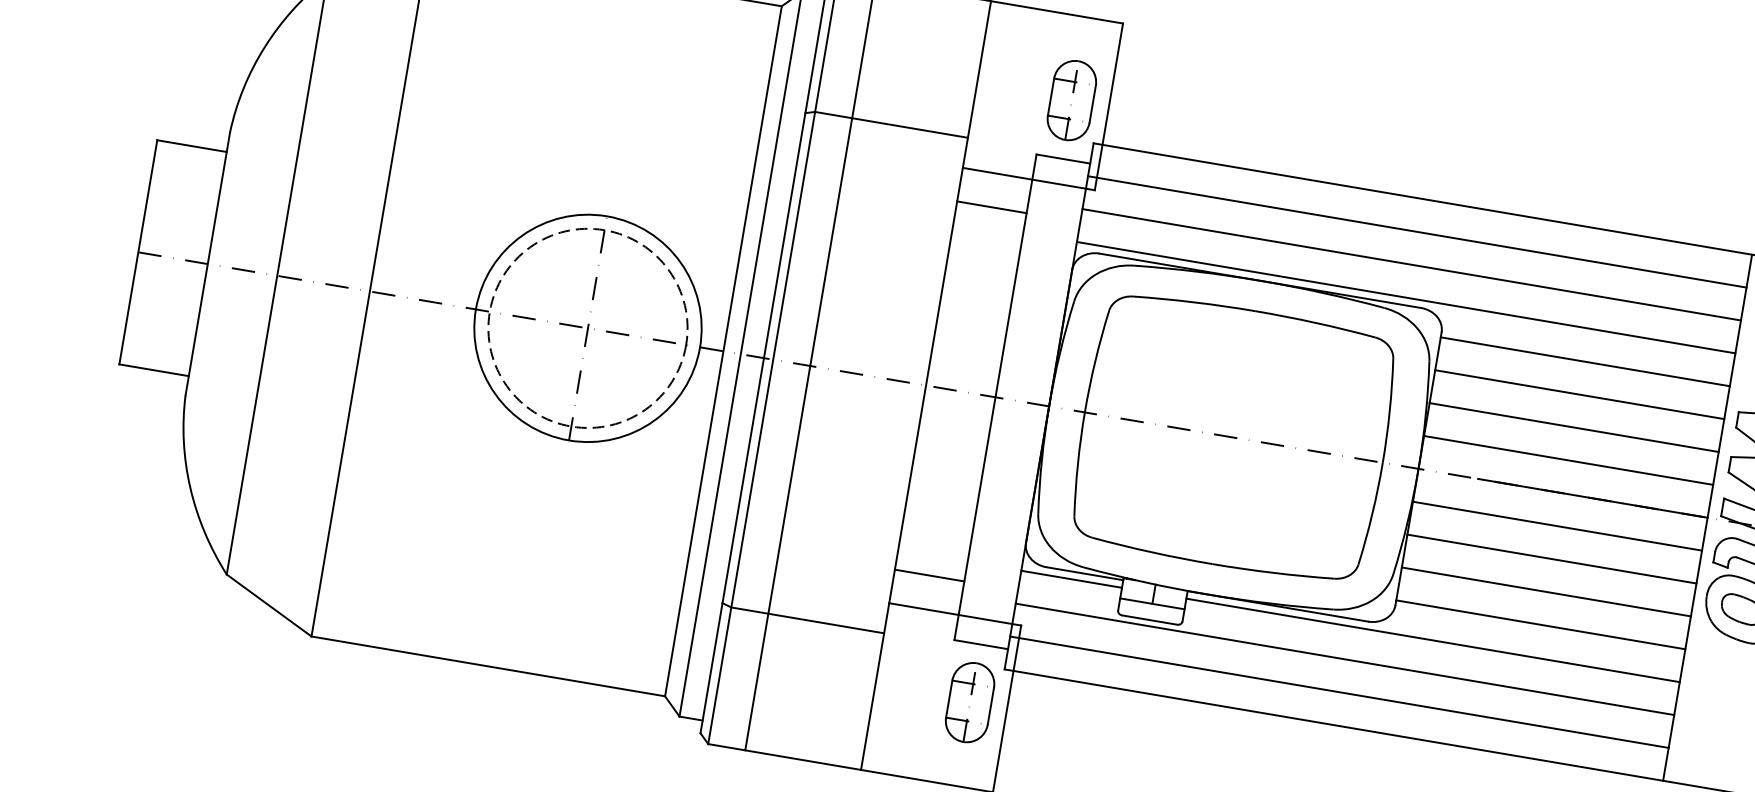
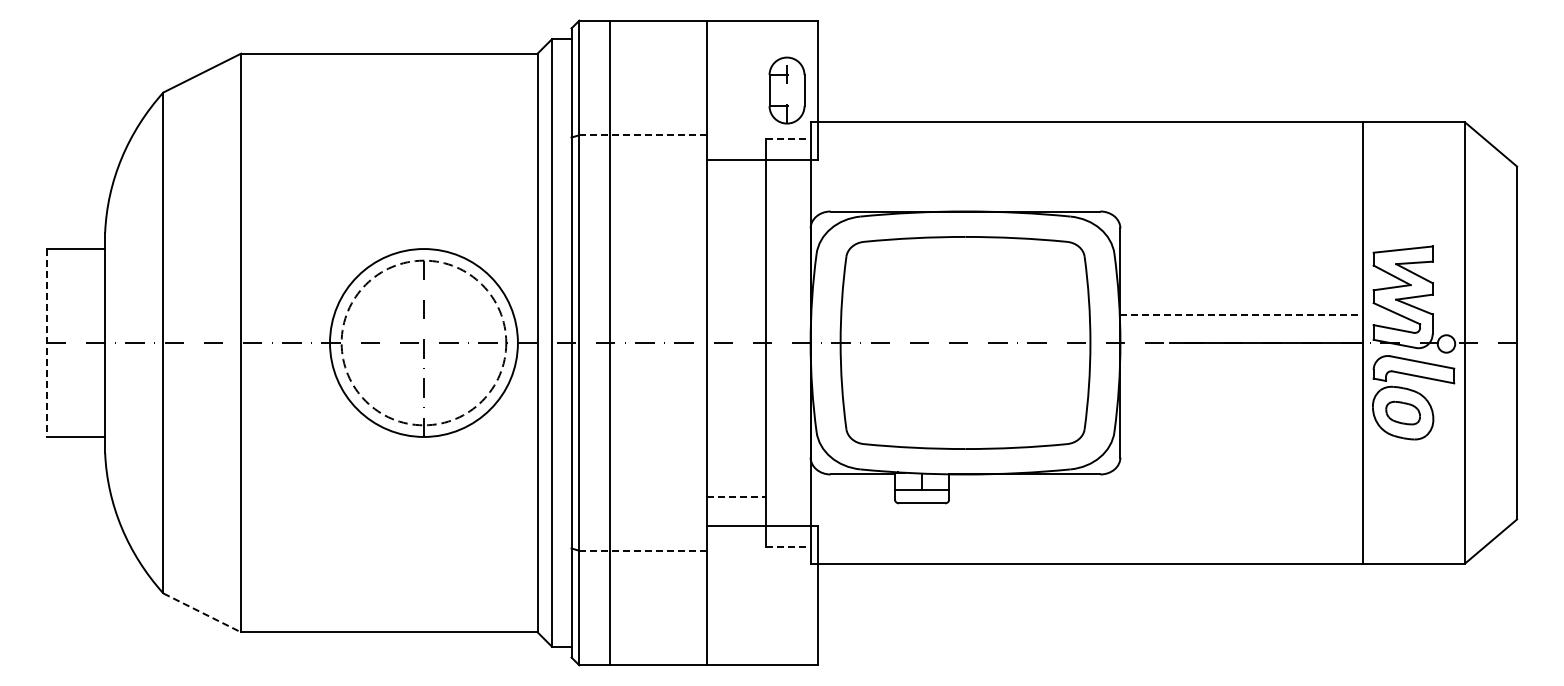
line: (891, 125) -> (643, 135), solid -> dashed
line: (1063, 159) -> (788, 139), solid -> dashed
line: (991, 207) -> (736, 188), removed
line: (1416, 232) -> (1086, 150), removed
line: (137, 252) -> (46, 343), solid -> dashed
line: (1411, 264) -> (1086, 177), removed
line: (1405, 298) -> (1086, 205), removed
line: (1585, 361) -> (1241, 232), removed
line: (1579, 394) -> (1241, 260), removed
line: (1574, 427) -> (1241, 287), removed
line: (1569, 460) -> (1242, 315), solid -> dashed
line: (1557, 526) -> (1241, 370), removed
line: (1551, 559) -> (1241, 398), removed
line: (930, 575) -> (737, 497), solid -> dashed
line: (1071, 578) -> (852, 480), removed
line: (1546, 591) -> (1241, 425), removed
line: (269, 606) -> (202, 613), solid -> dashed
line: (807, 620) -> (643, 550), solid -> dashed
line: (1540, 625) -> (1241, 453), removed
line: (1432, 639) -> (1155, 480), removed
line: (981, 644) -> (788, 546), solid -> dashed
line: (1344, 659) -> (1086, 508), removed
line: (1339, 691) -> (1086, 535), removed
part: (969, 702) -> (786, 595), removed

